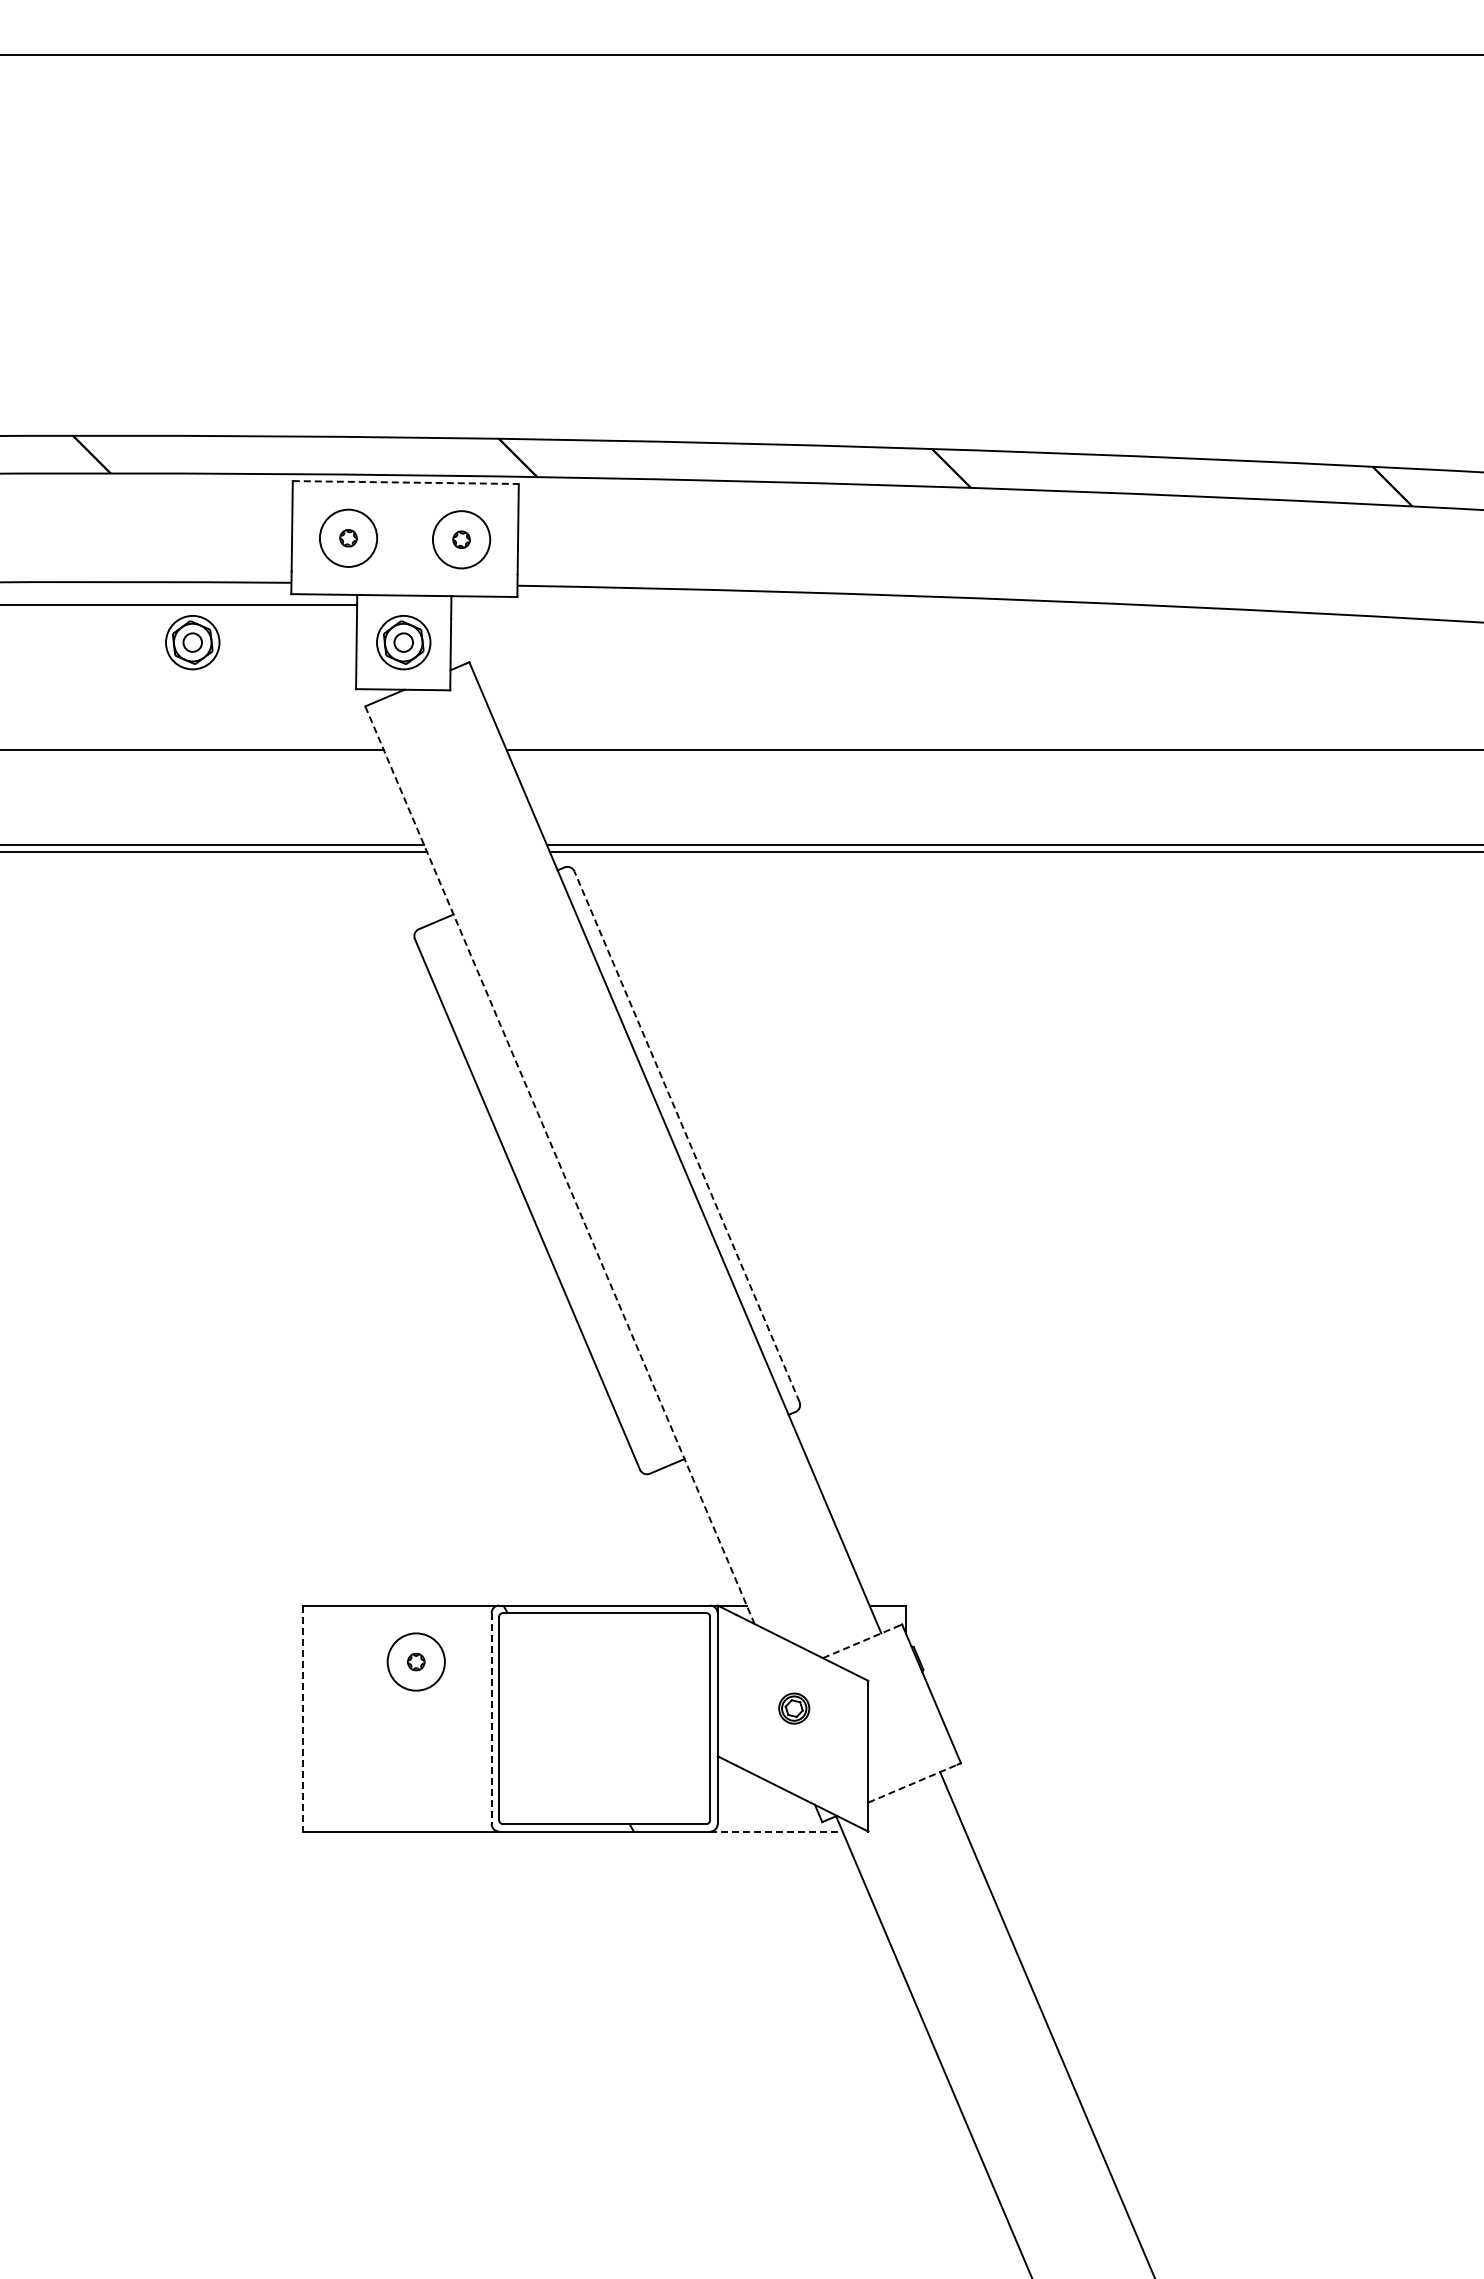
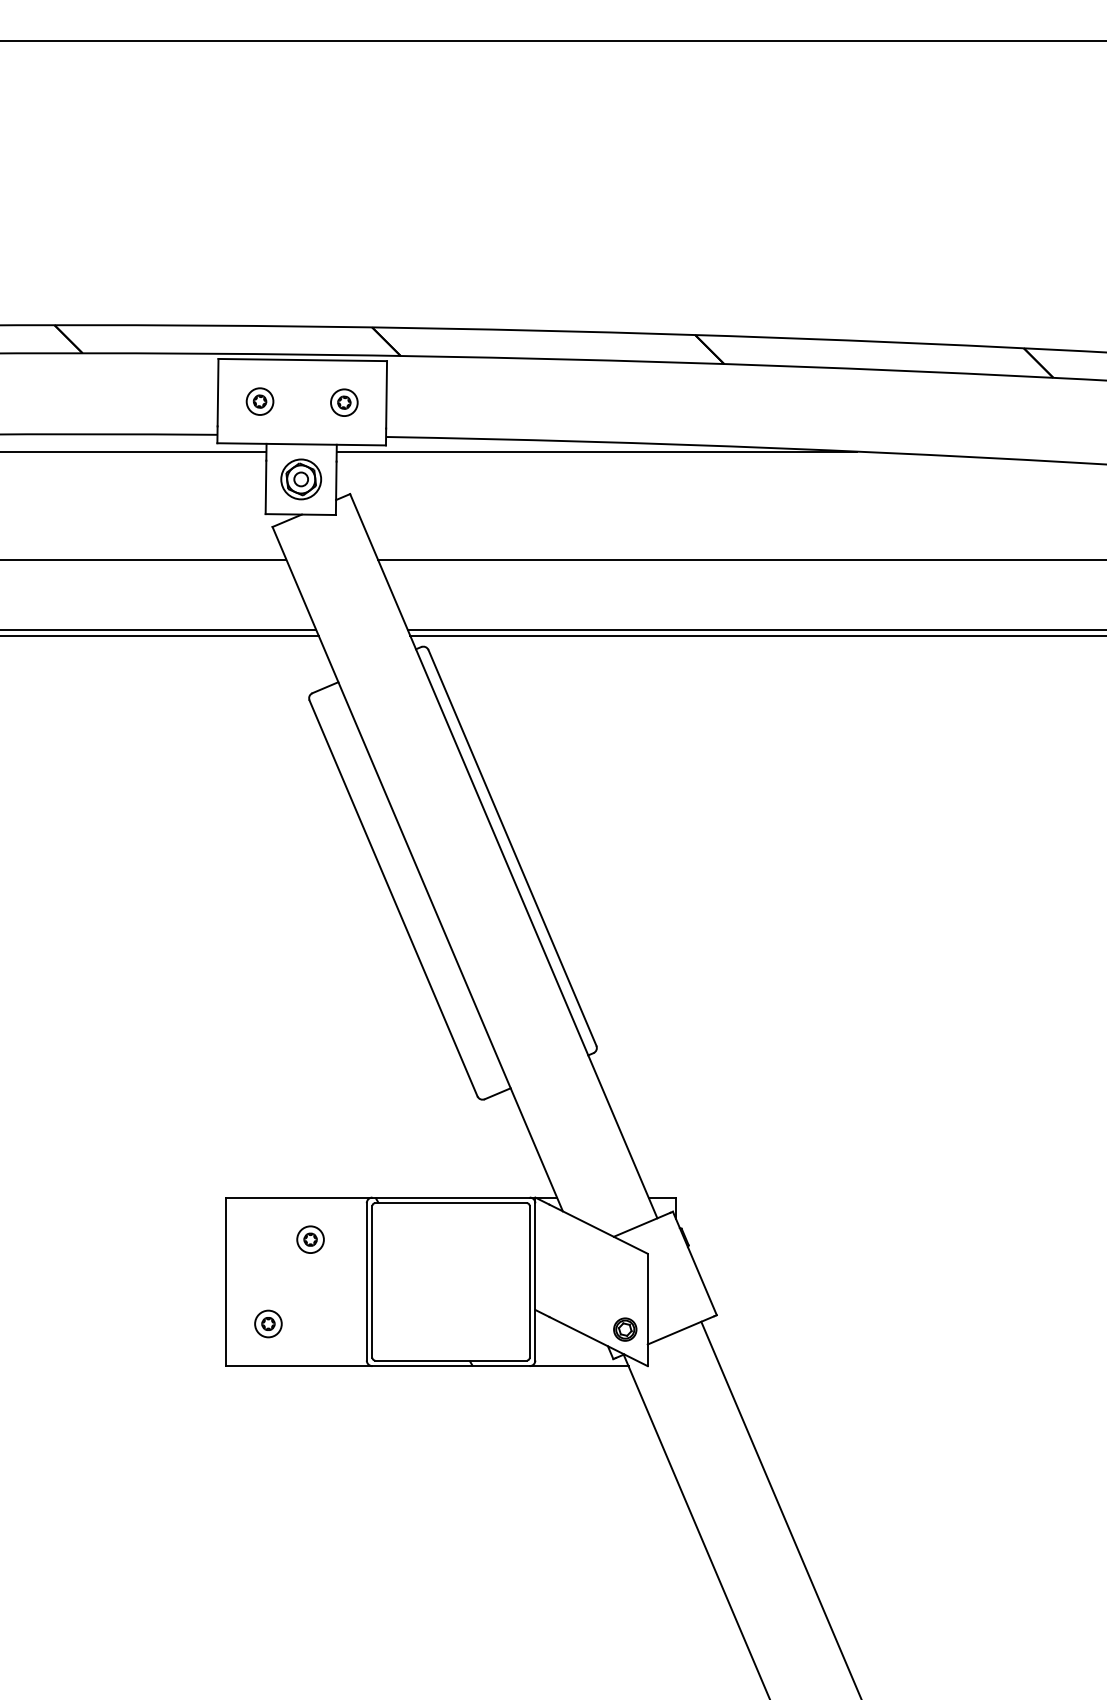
line: (406, 482) -> (303, 360), dashed -> solid
circle: (348, 538) -> (260, 401), size x0.62
circle: (461, 539) -> (344, 402), size x0.62
line: (799, 605) -> (596, 451), added
part: (192, 642) -> (143, 479), removed
line: (686, 1136) -> (512, 847), dashed -> solid
line: (560, 1165) -> (418, 869), dashed -> solid
line: (861, 1641) -> (642, 1224), dashed -> solid
circle: (416, 1661) -> (310, 1239), size x0.62
part: (794, 1708) -> (625, 1329), moved
line: (303, 1719) -> (226, 1282), dashed -> solid
line: (491, 1719) -> (366, 1282), dashed -> solid
part: (359, 1774) -> (268, 1323), added
line: (913, 1783) -> (681, 1330), dashed -> solid
line: (776, 1831) -> (579, 1366), dashed -> solid

